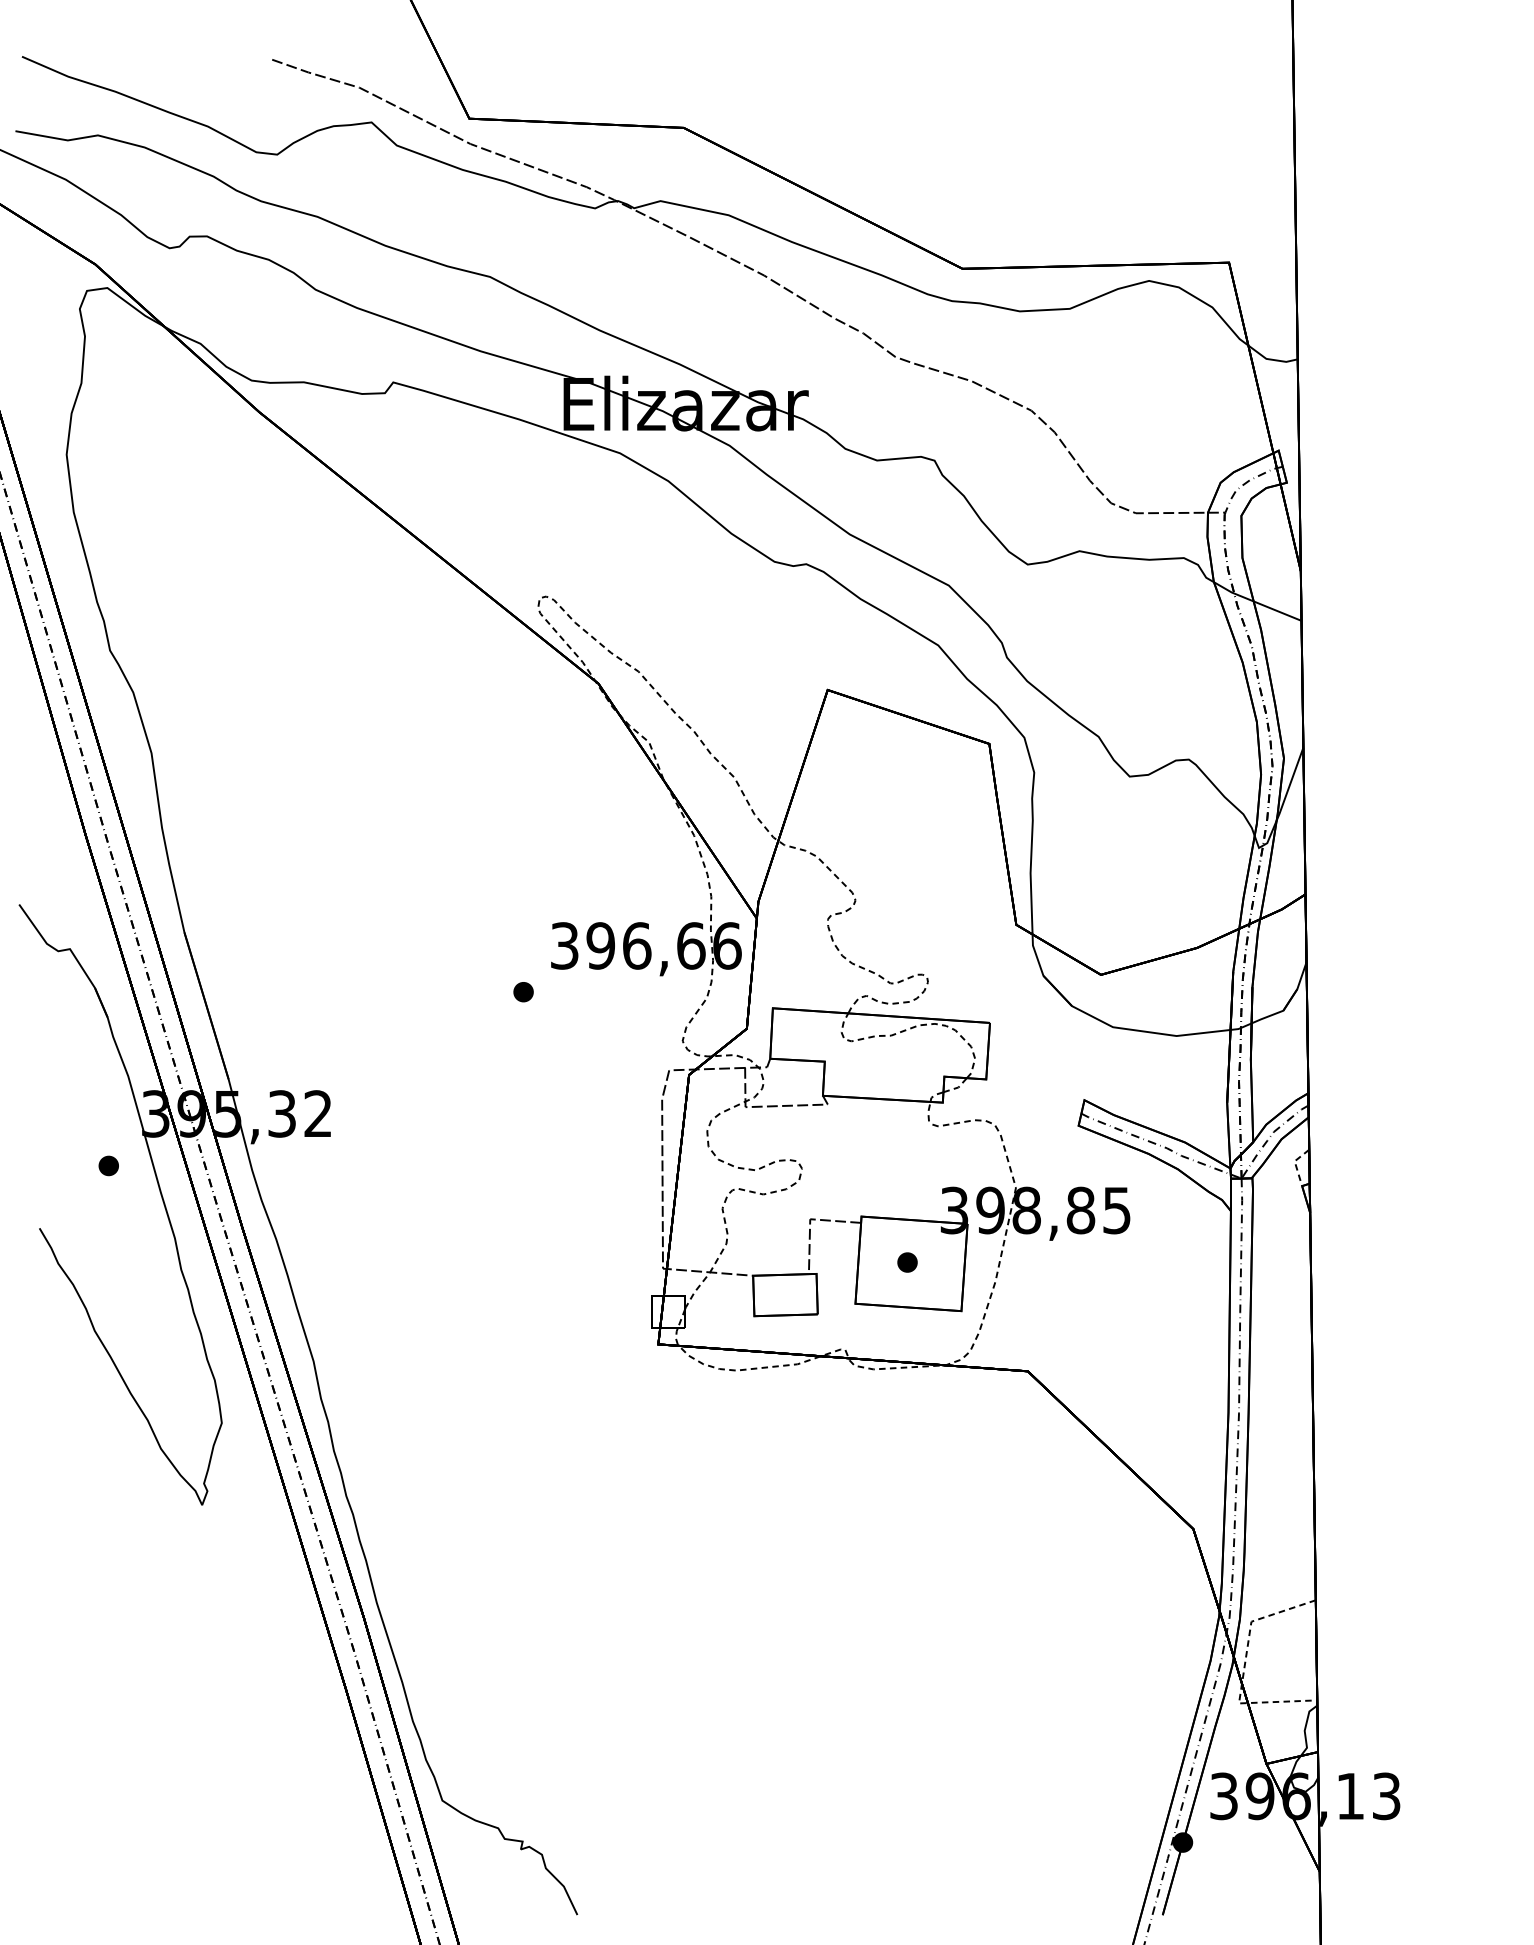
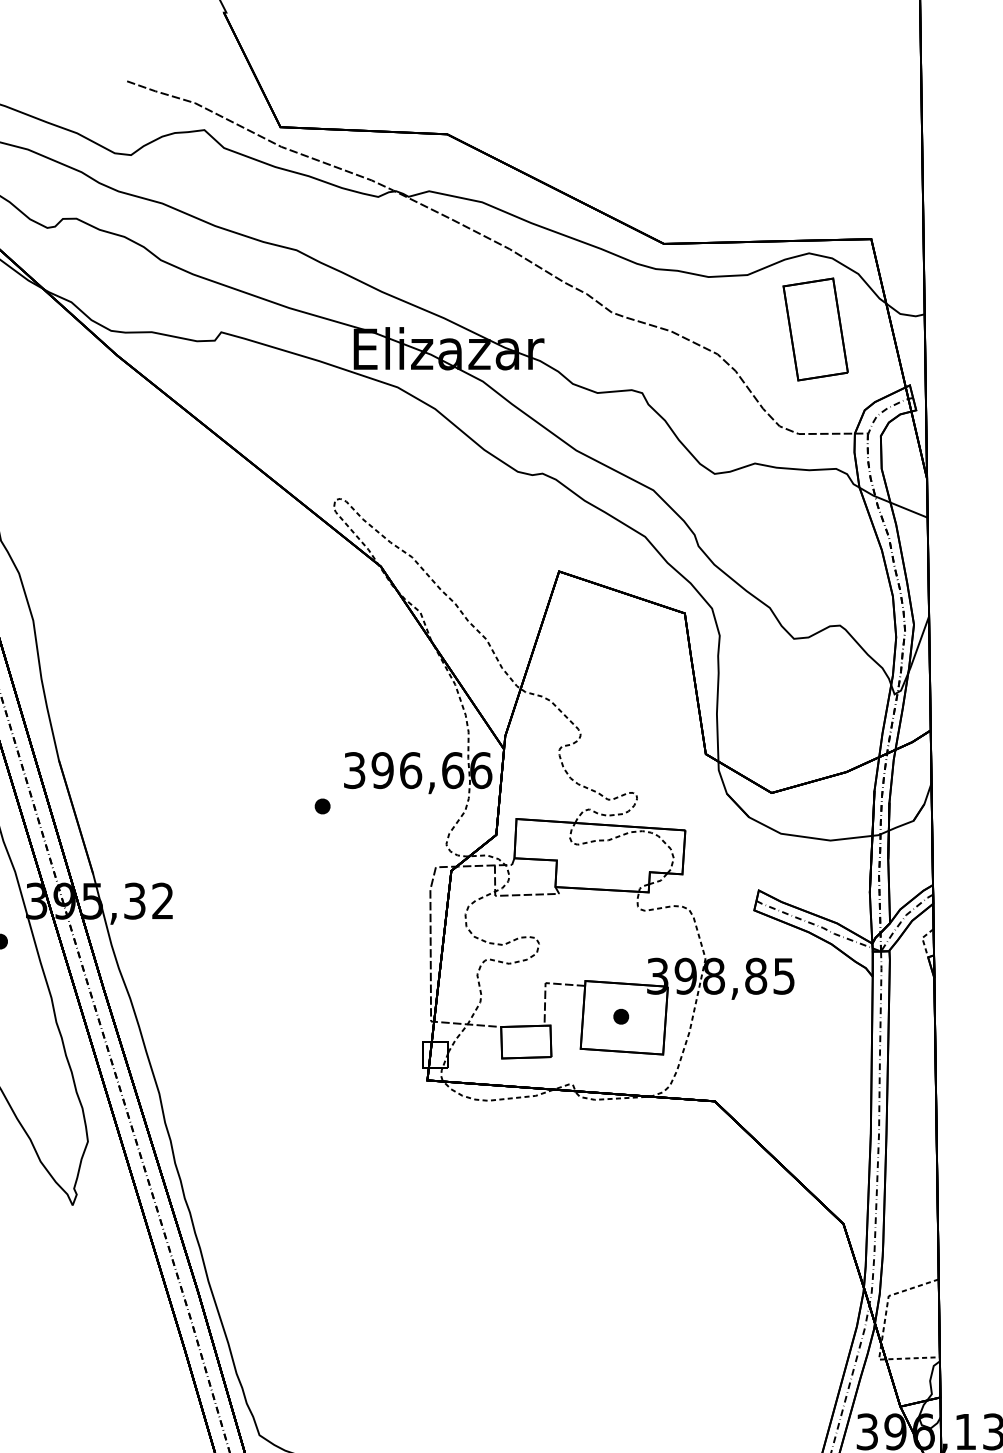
part: (1157, 378) -> (815, 329), added

